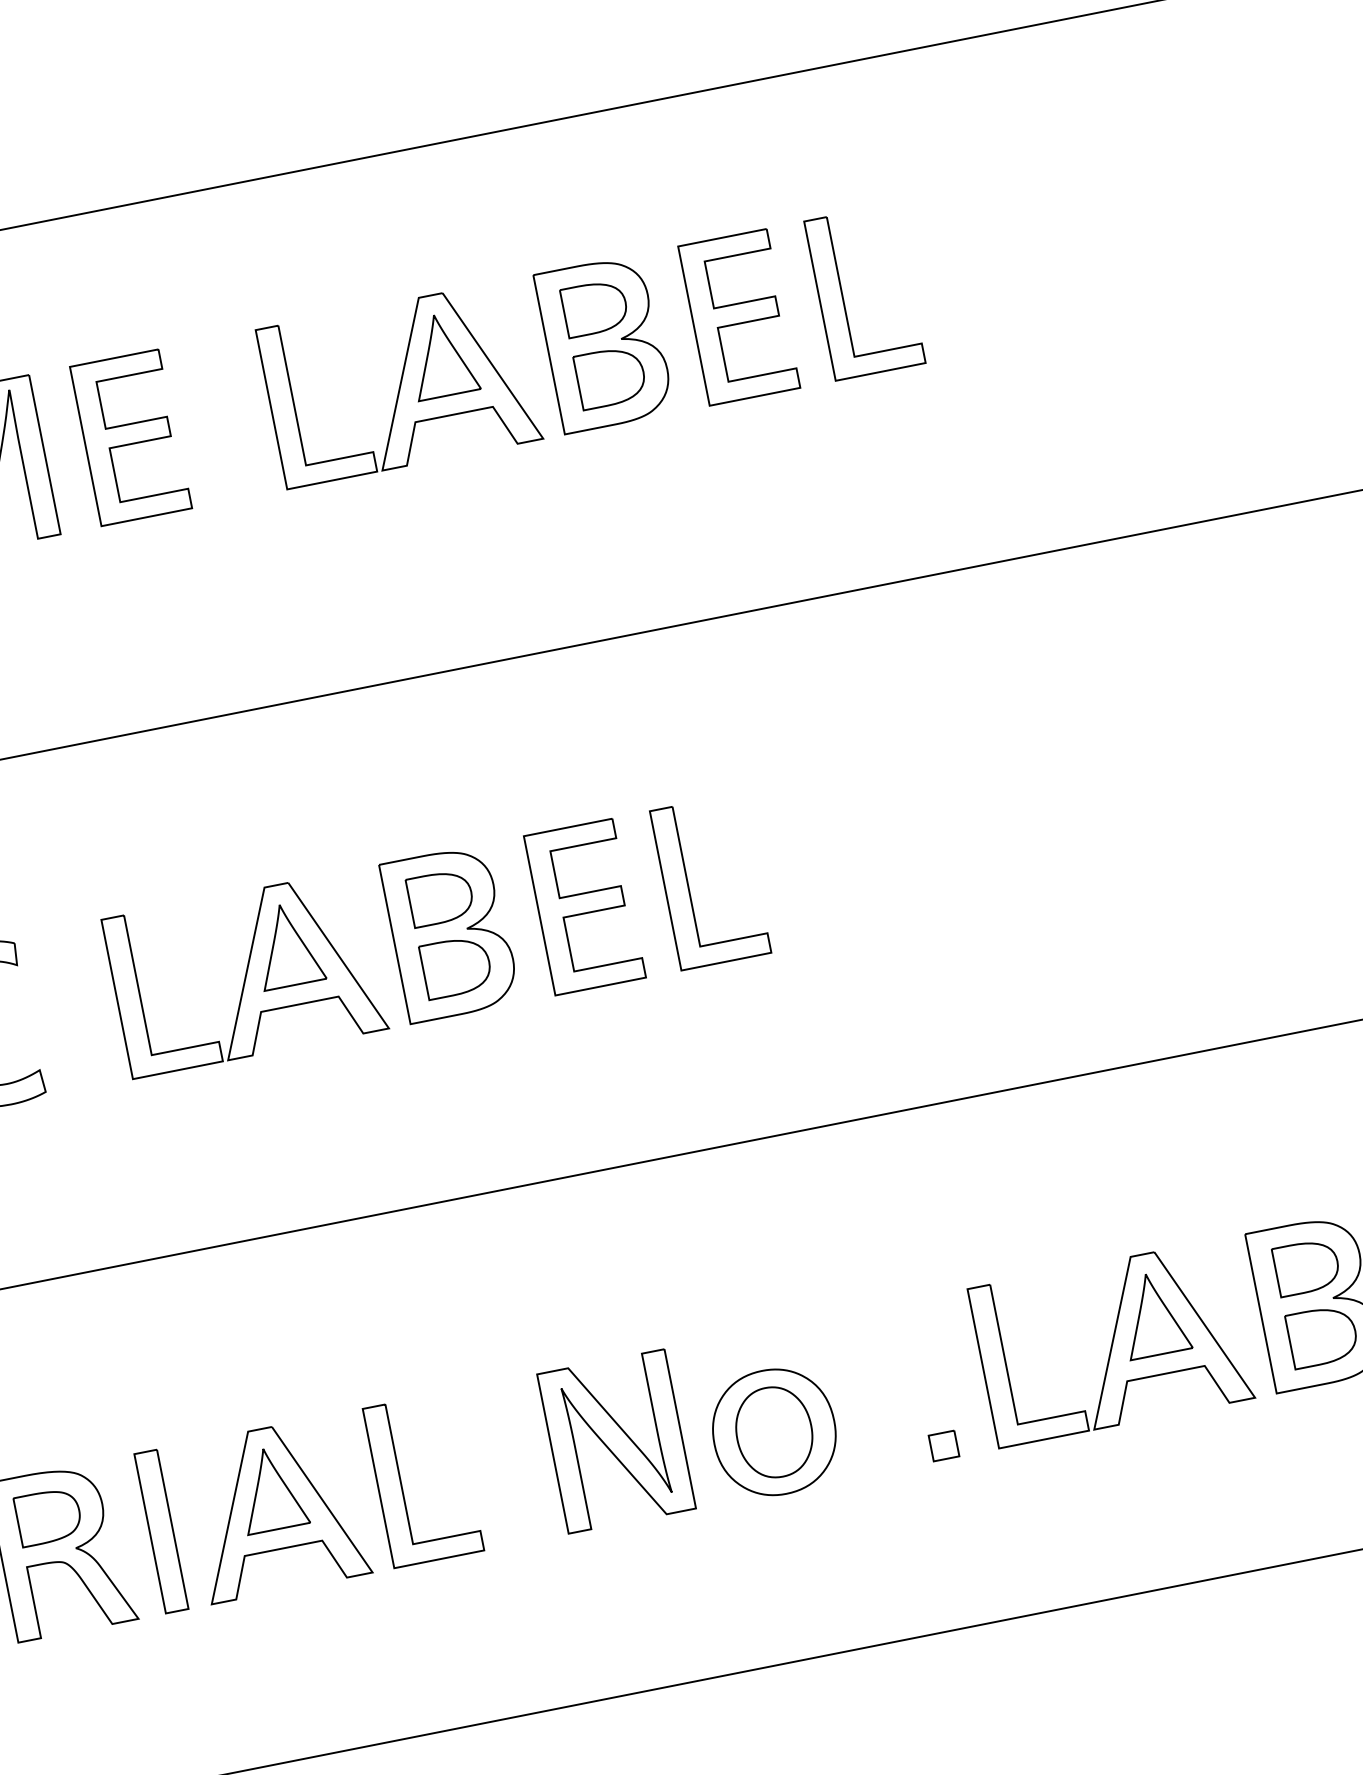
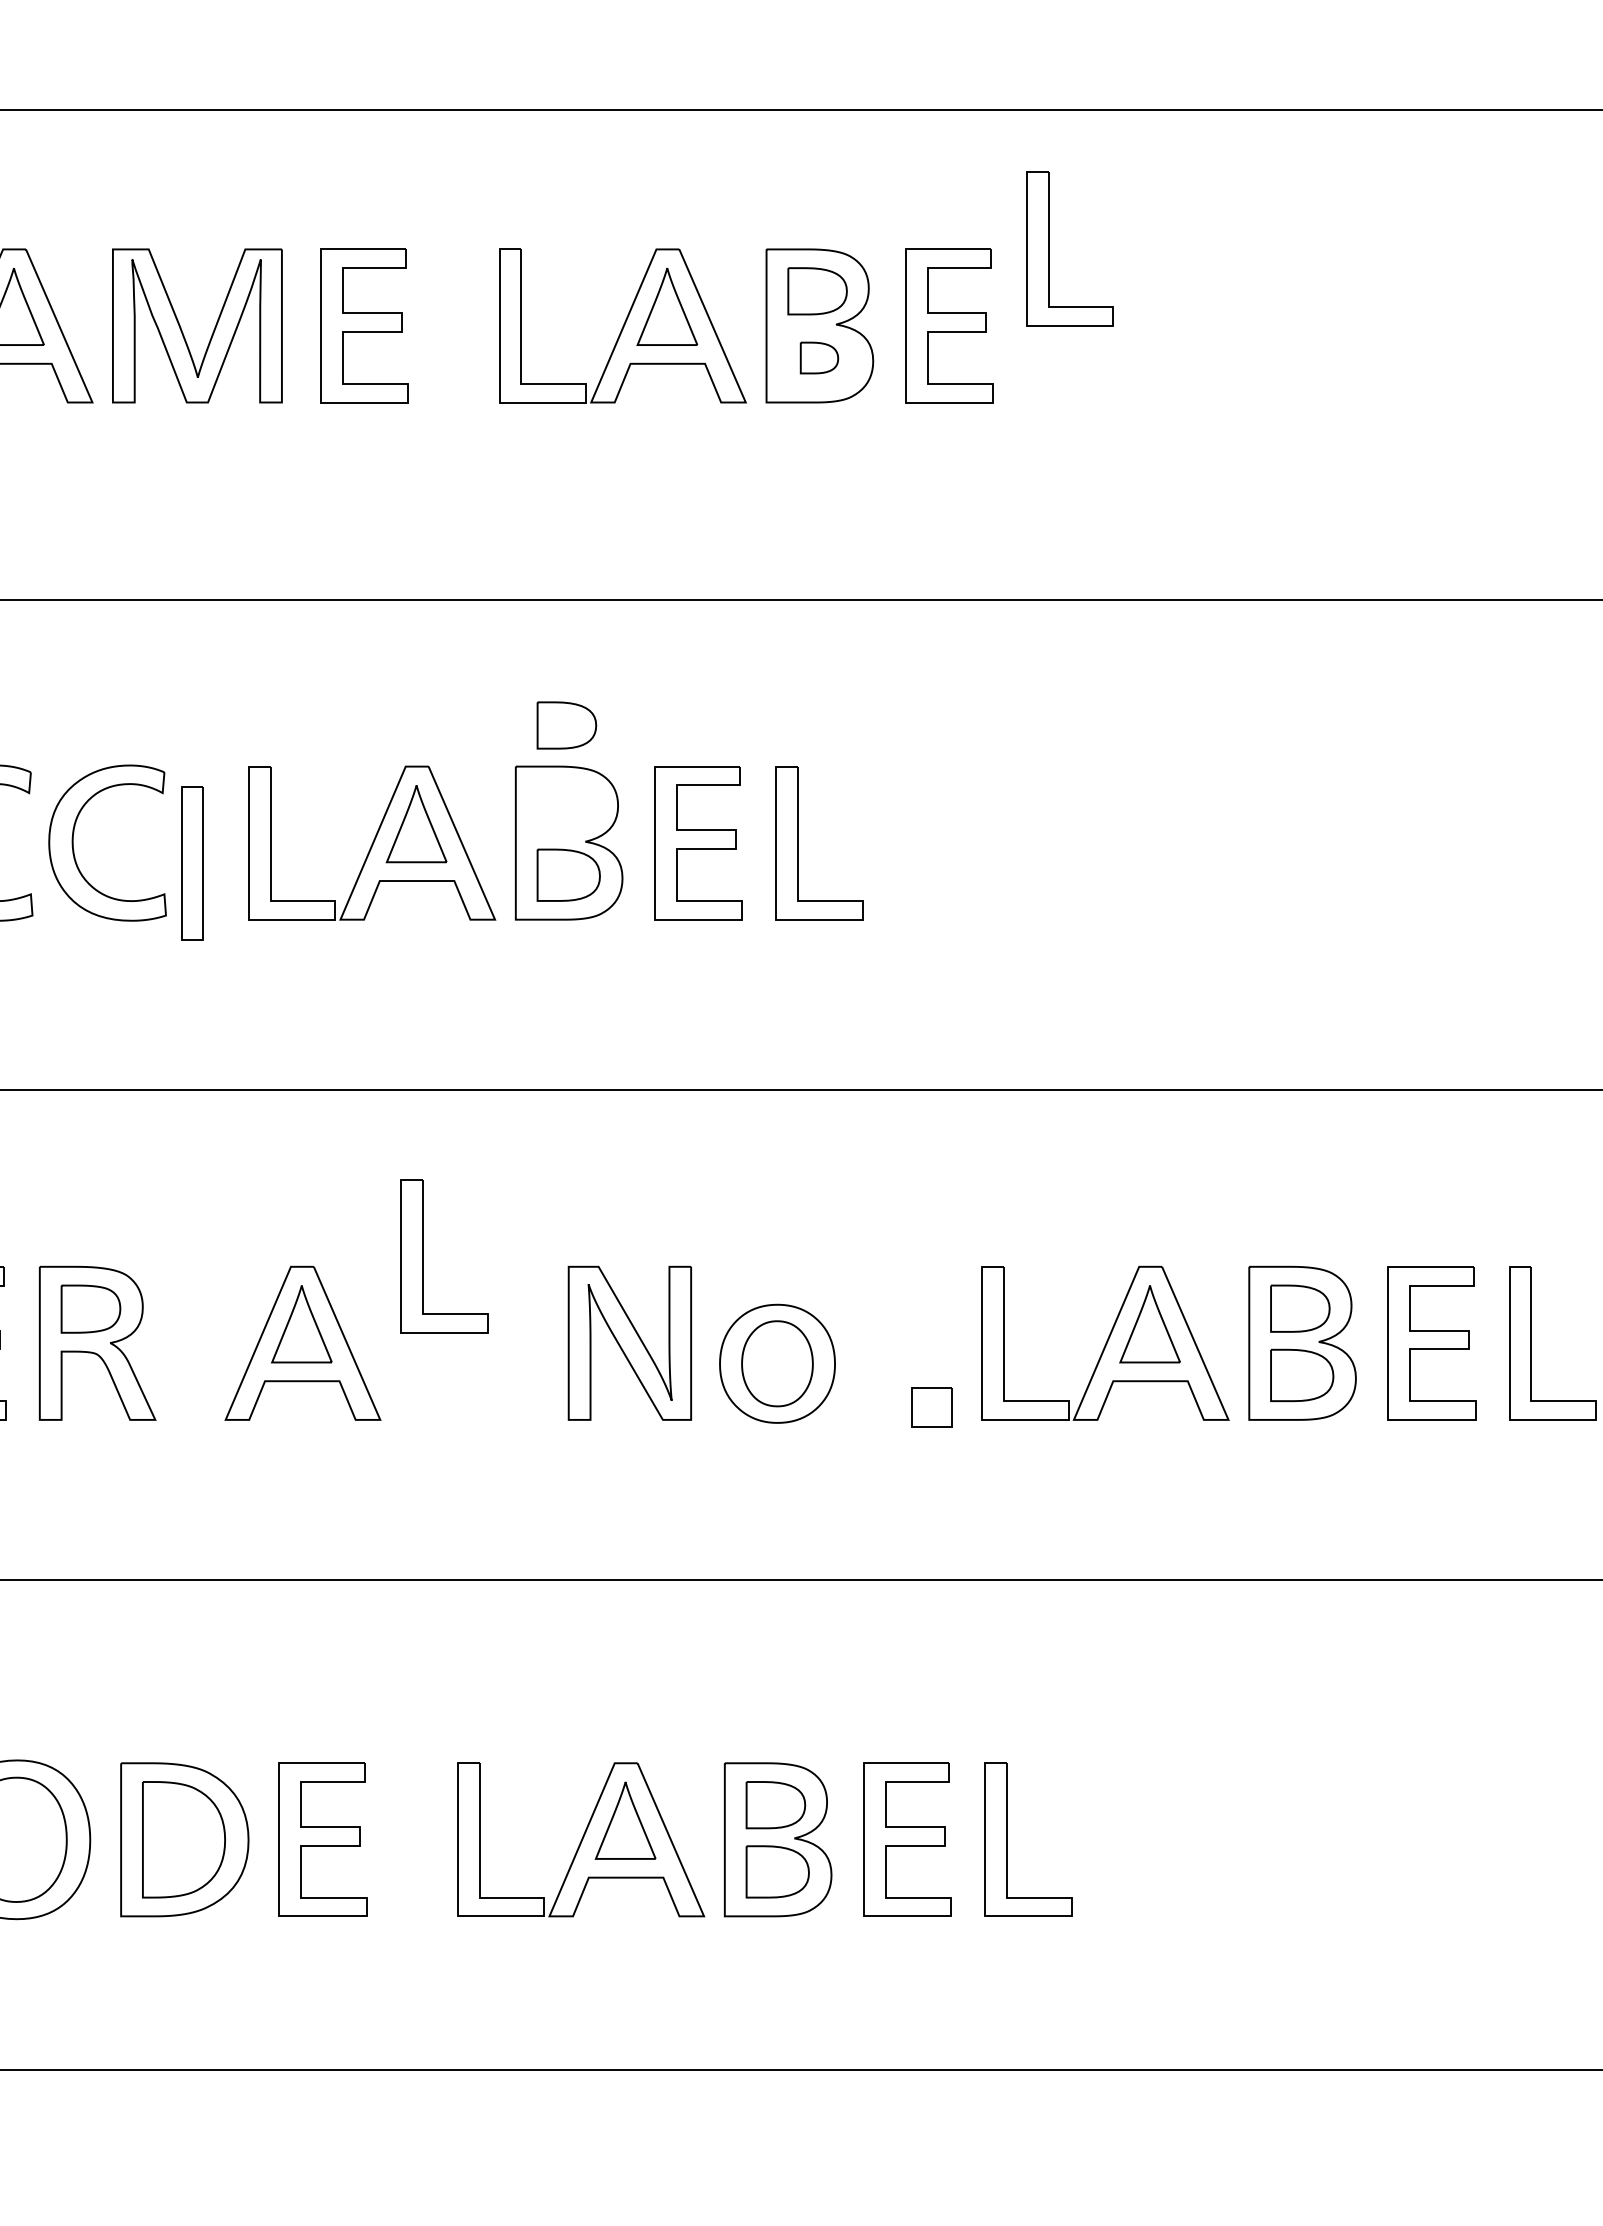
part: (843, 296) -> (1049, 248), moved
part: (610, 376) -> (819, 357), size x0.6
part: (440, 898) -> (566, 725), moved
part: (943, 1446) -> (931, 1407), size x1.6
part: (401, 1484) -> (423, 1256), moved
part: (161, 1531) -> (192, 863), moved

